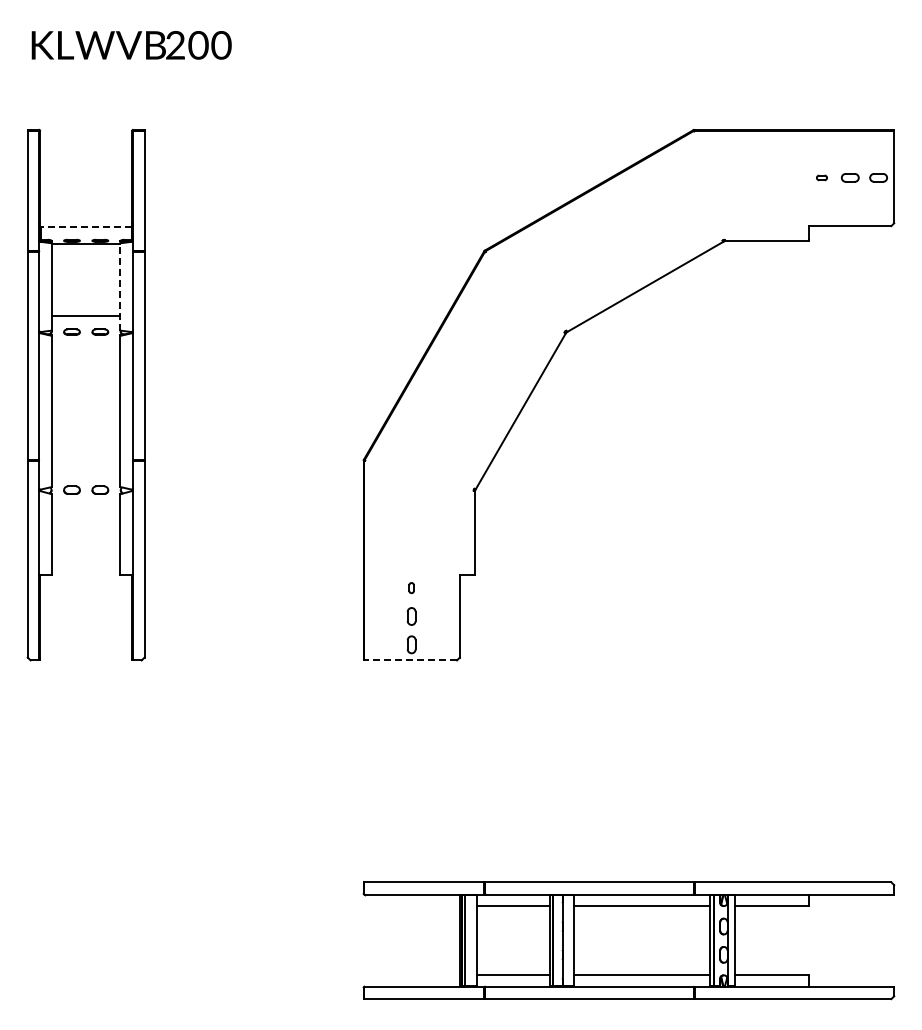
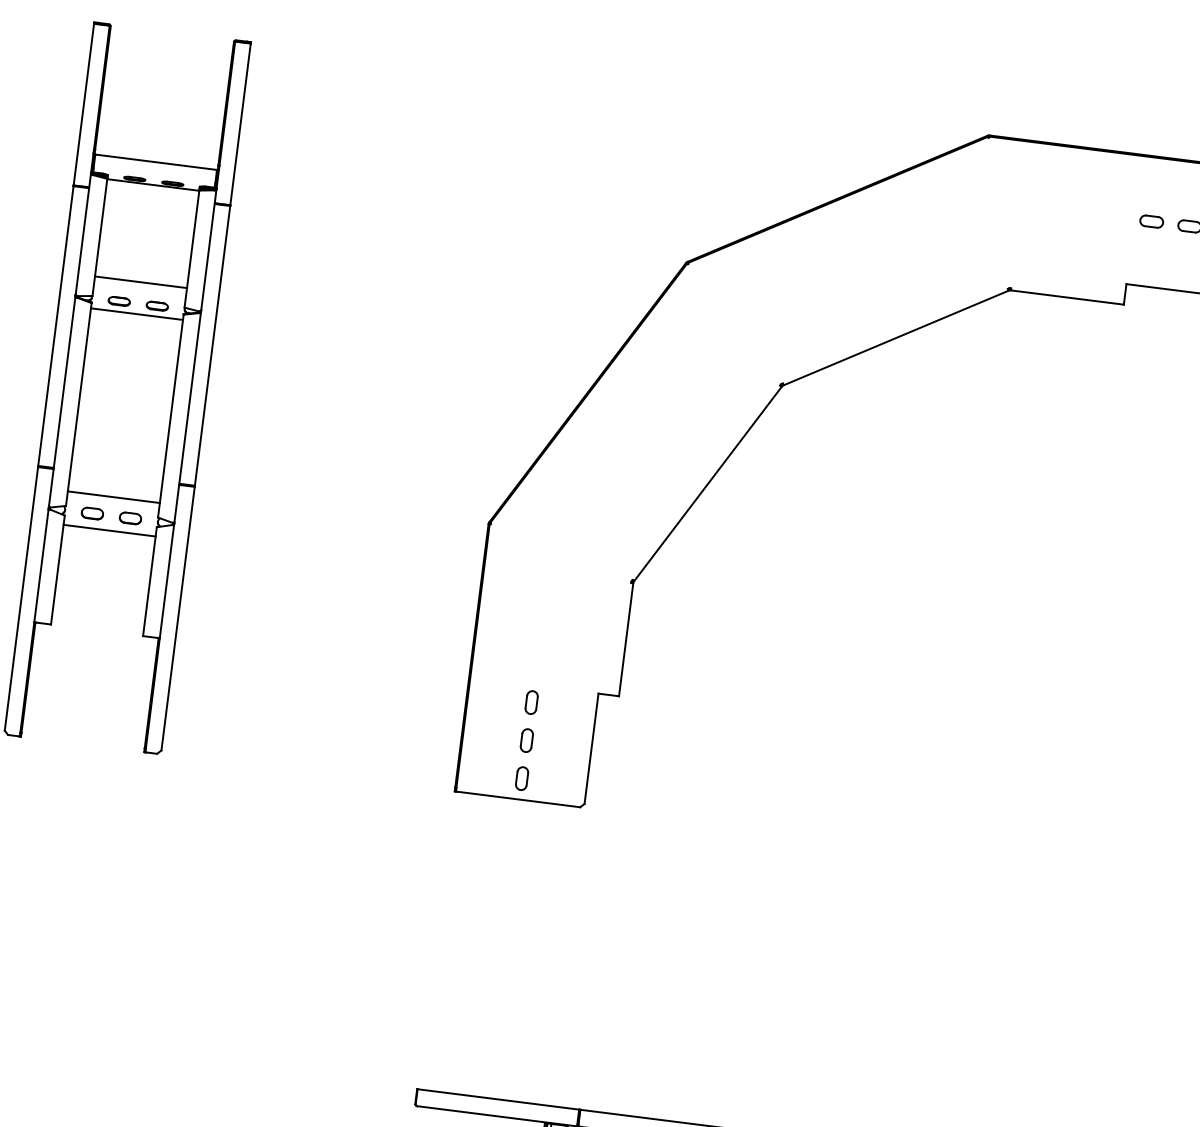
part: (821, 177) -> (1151, 221), size x1.67
line: (85, 226) -> (155, 162), dashed -> solid
line: (120, 286) -> (192, 248), dashed -> solid
line: (85, 339) -> (136, 313), added
line: (85, 476) -> (112, 497), added
line: (85, 501) -> (108, 531), added
part: (411, 587) -> (531, 701), size x1.67
line: (410, 660) -> (517, 799), dashed -> solid

